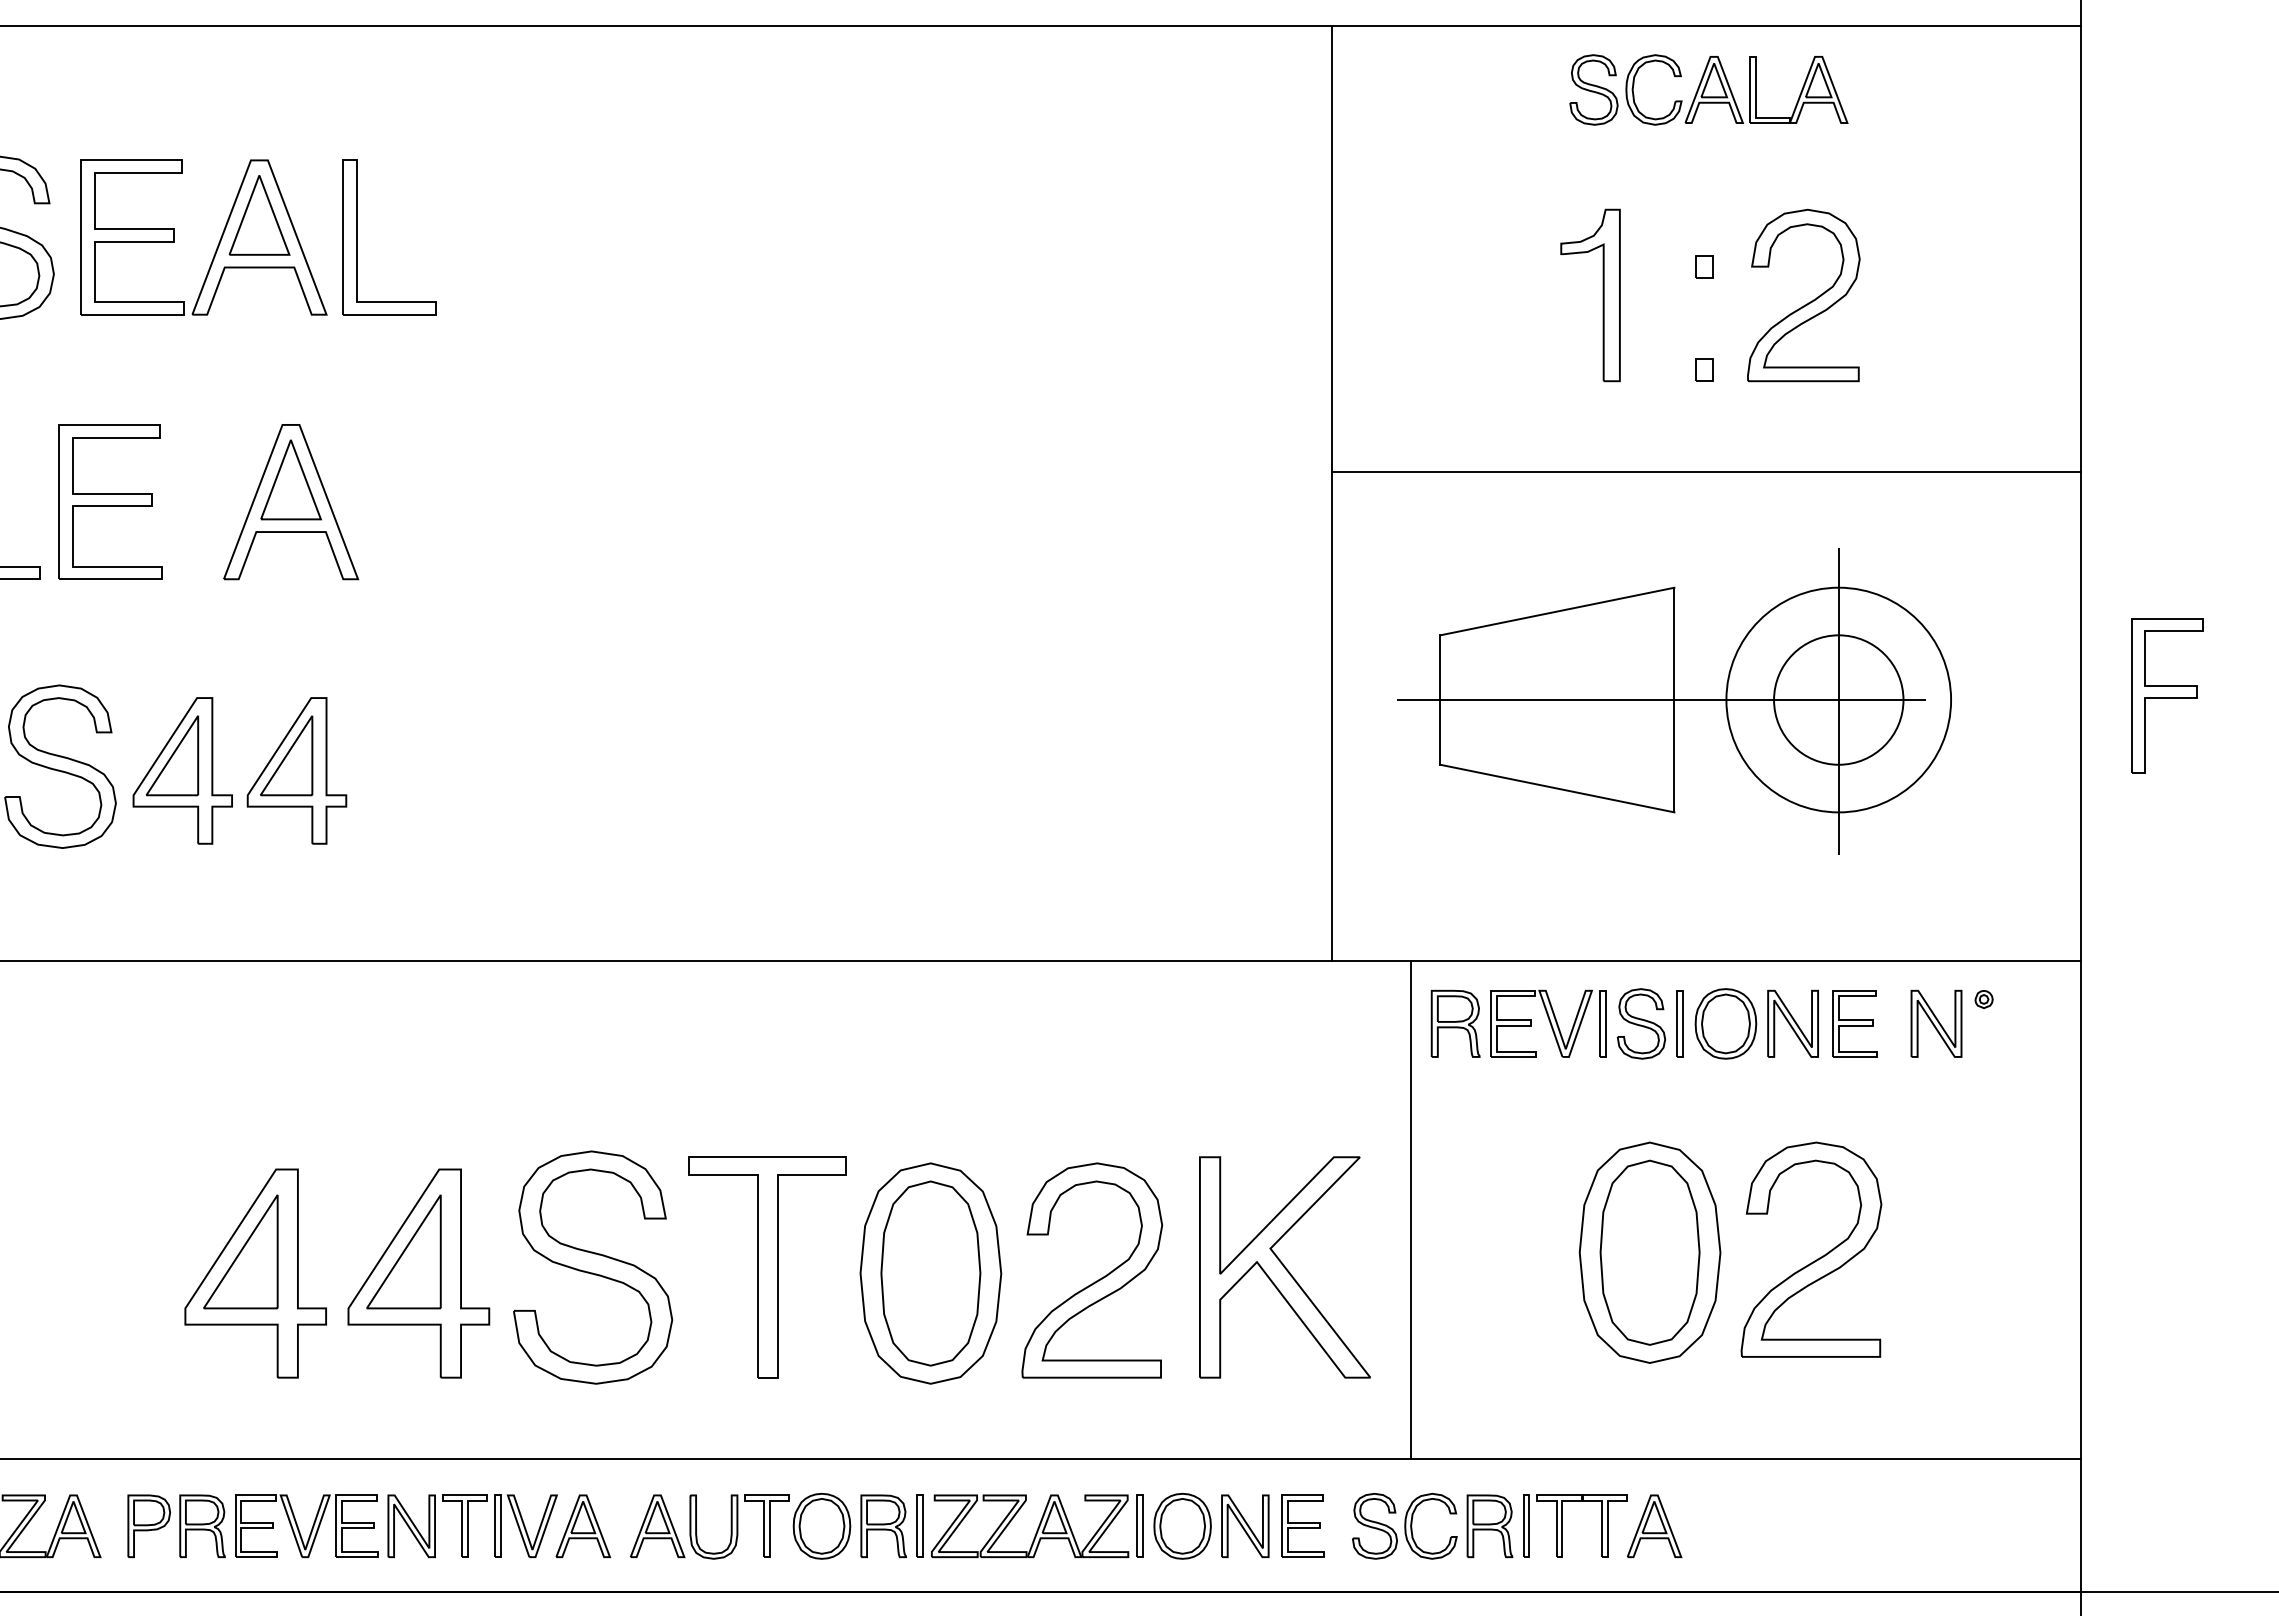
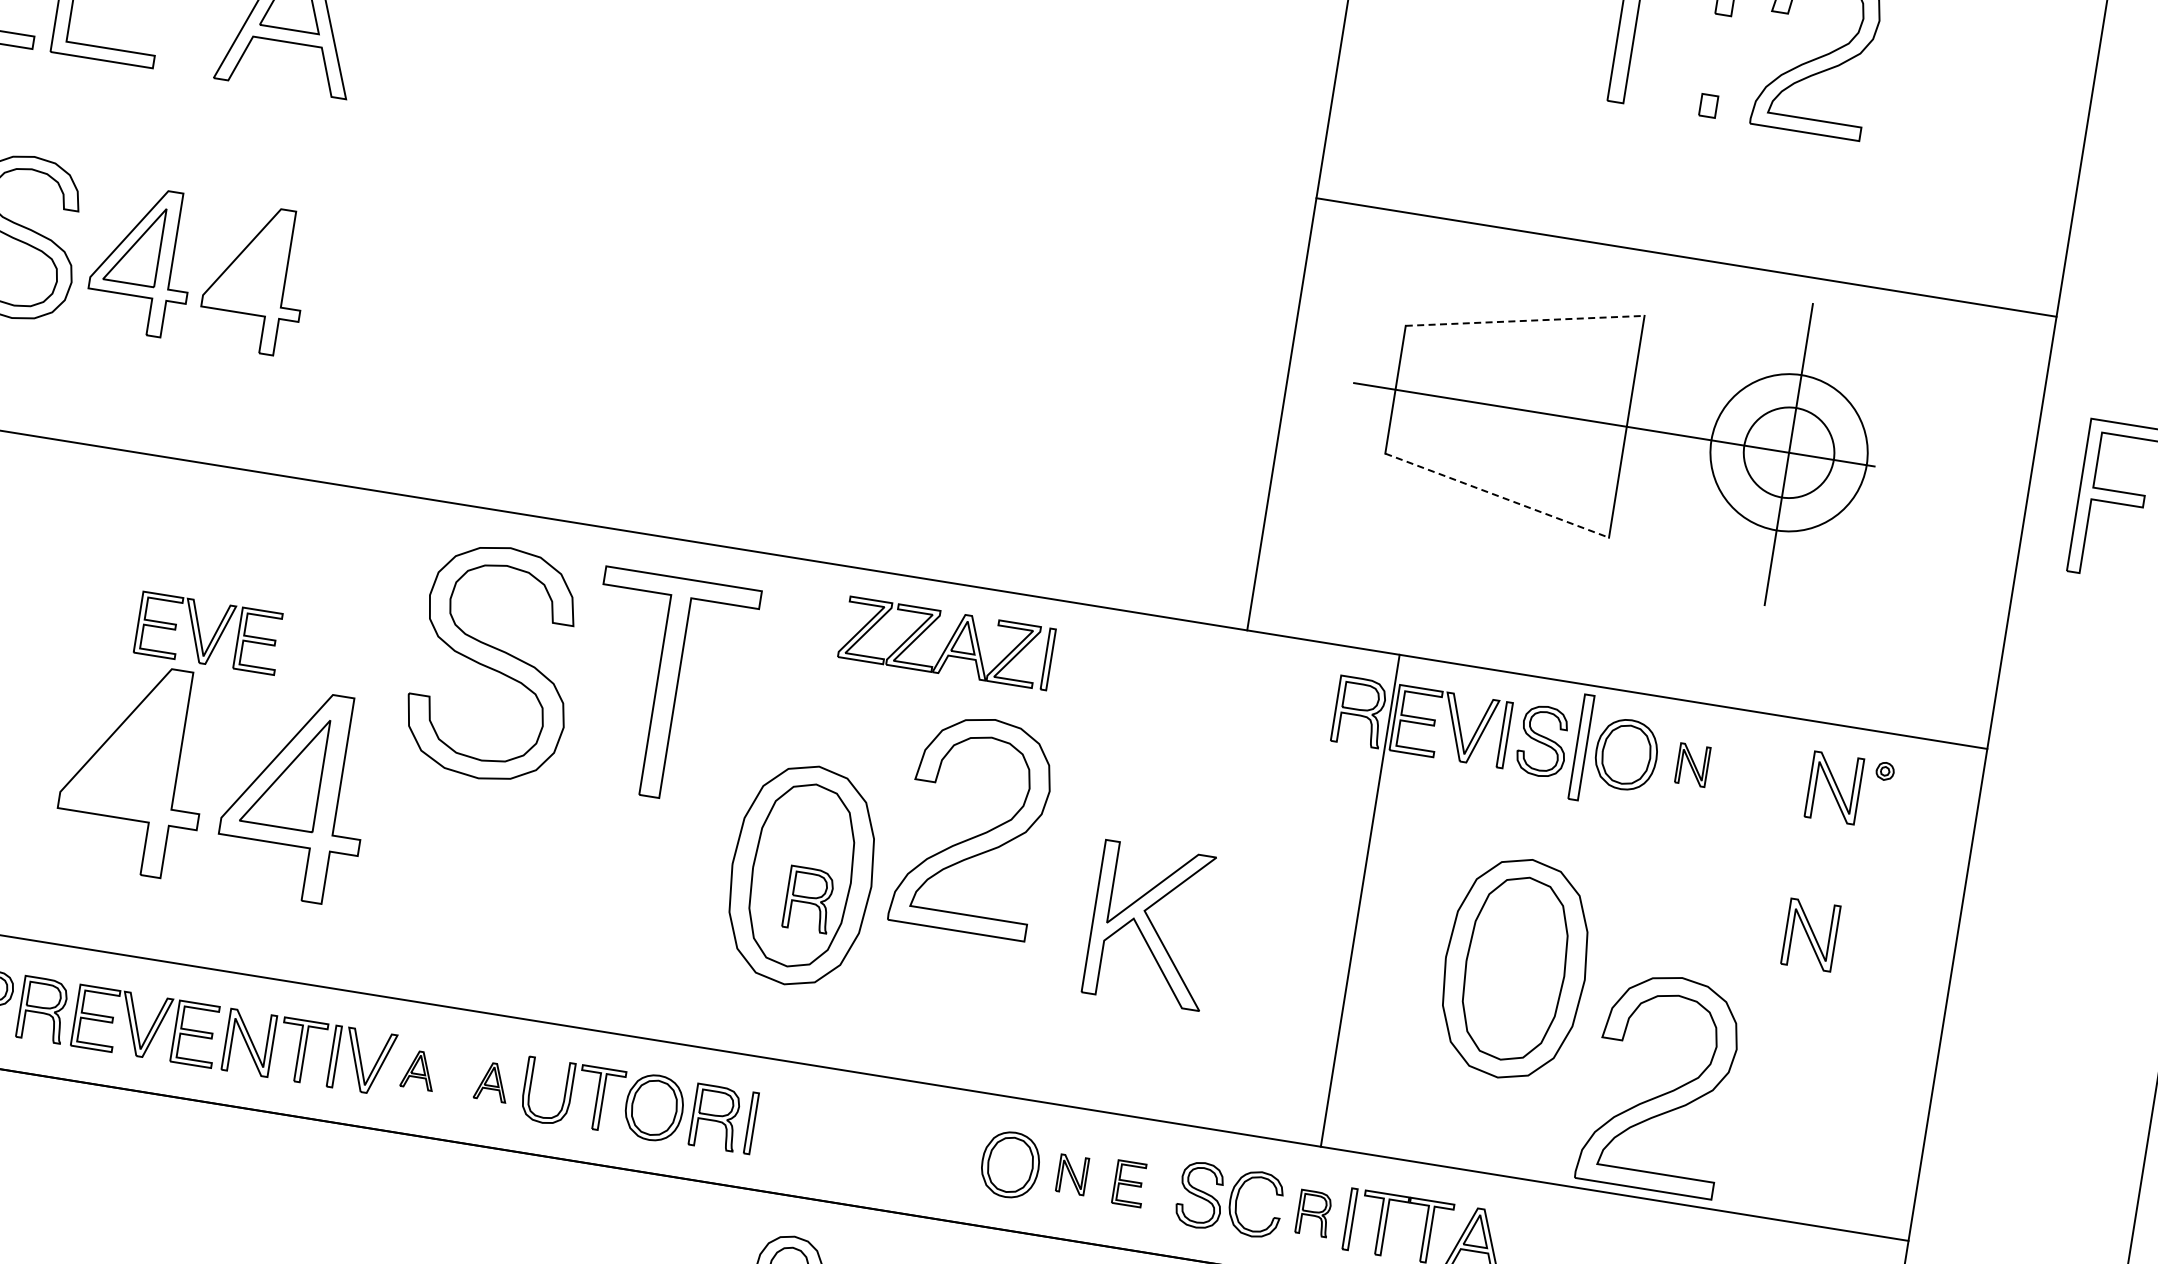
line: (1706, 472) -> (1686, 257), moved
line: (1557, 611) -> (1525, 320), solid -> dashed
circle: (1838, 699) -> (1788, 452), size x0.7
circle: (1838, 699) -> (1788, 452), size x0.7
part: (286, 755) -> (247, 262), removed
line: (1557, 788) -> (1497, 495), solid -> dashed
part: (1679, 1023) -> (1580, 746), size x1.6
part: (1792, 1023) -> (1692, 764), size x0.6
part: (1854, 1023) -> (1753, 774), removed
part: (306, 1128) -> (208, 633), added
part: (1936, 1172) -> (1810, 934), added
line: (1411, 1210) -> (1360, 901), moved
part: (240, 1251) -> (123, 744), removed
part: (1817, 1258) -> (1665, 1092), moved
part: (593, 1267) -> (494, 663), moved
part: (767, 1267) -> (666, 687), moved
part: (1284, 1267) -> (1152, 925), size x0.7
part: (1096, 1280) -> (976, 835), moved
part: (941, 1296) -> (808, 899), added
part: (1302, 1525) -> (1129, 1183), size x0.7
part: (583, 1526) -> (418, 1070), size x0.6
part: (657, 1526) -> (491, 1082), size x0.6
part: (1037, 1526) -> (947, 643), moved
part: (1245, 1526) -> (1072, 1175), size x0.6
part: (1489, 1526) -> (1313, 1213), size x0.7

